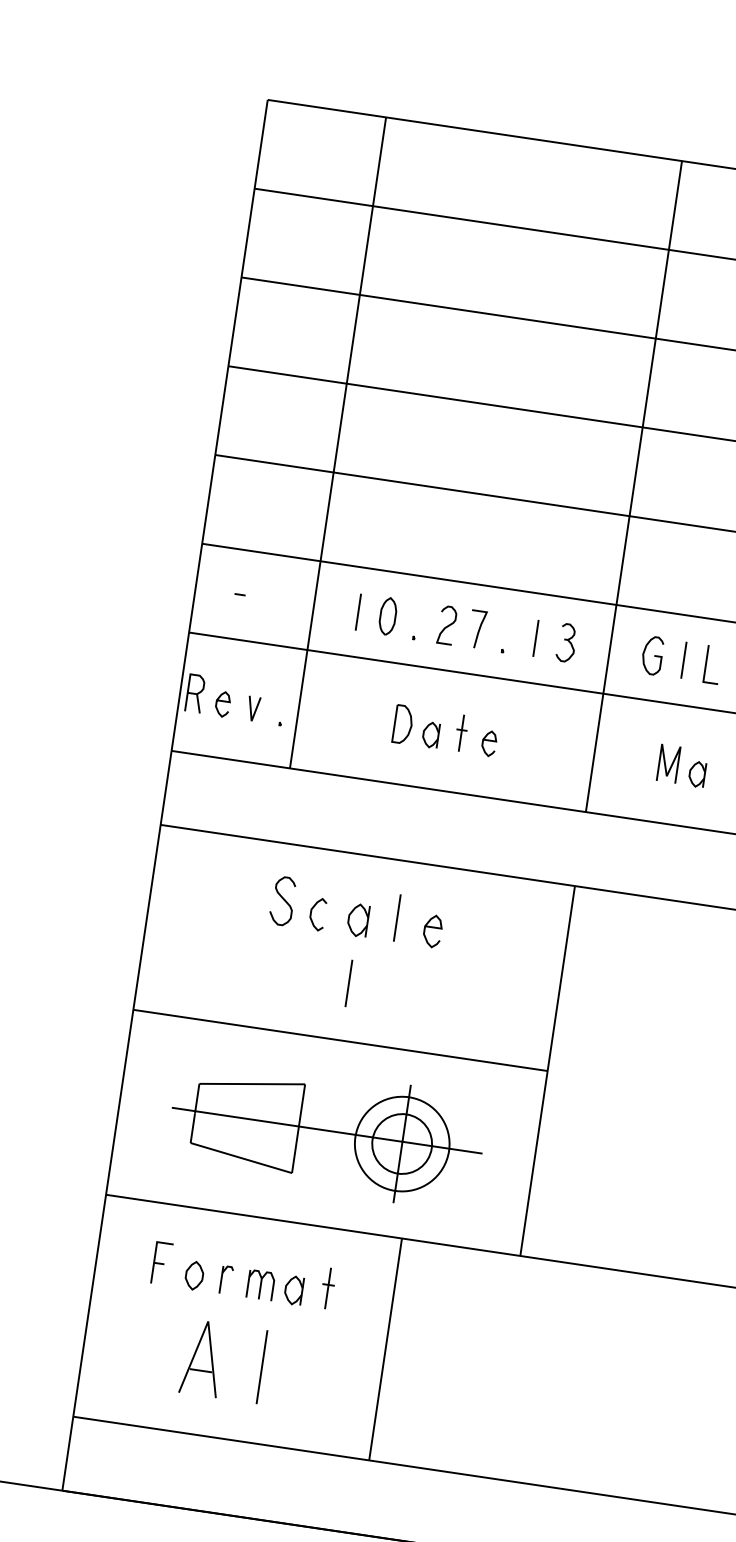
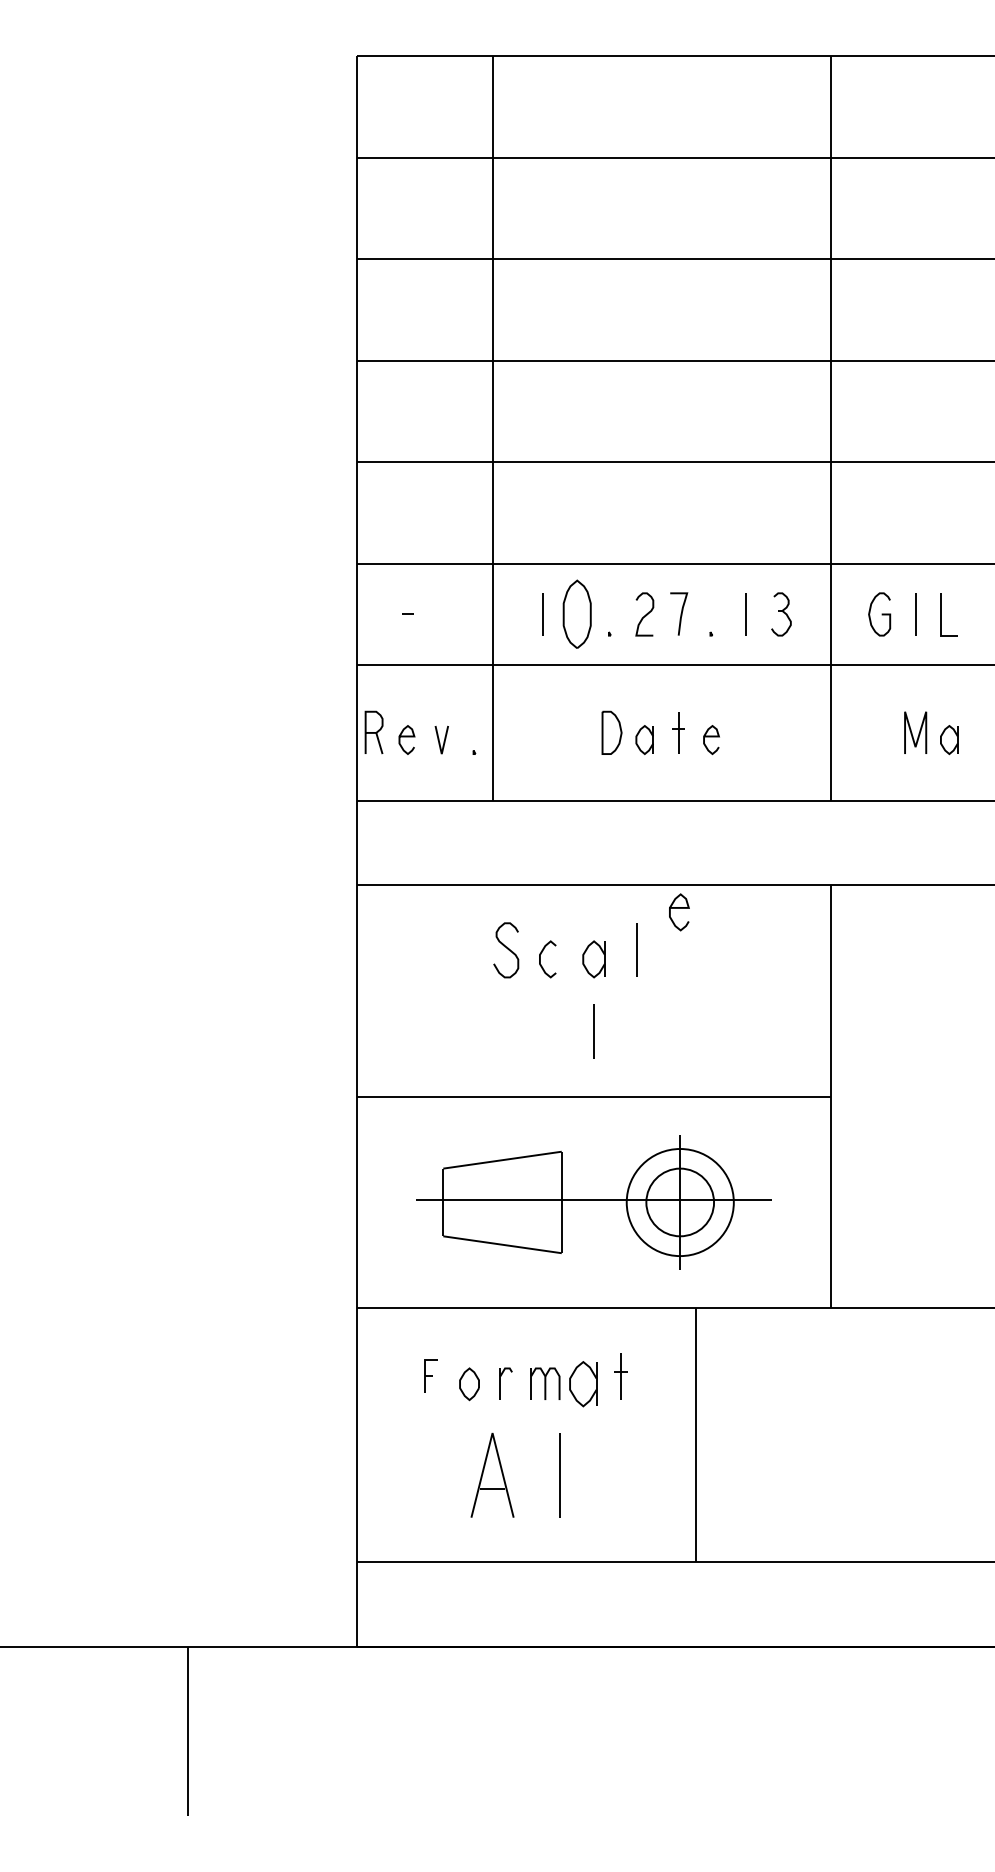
part: (387, 616) -> (576, 614), size x1.6
curve: (433, 927) -> (679, 908), moved
part: (161, 1263) -> (430, 1375), size x0.7
part: (293, 1290) -> (582, 1384), size x1.4

